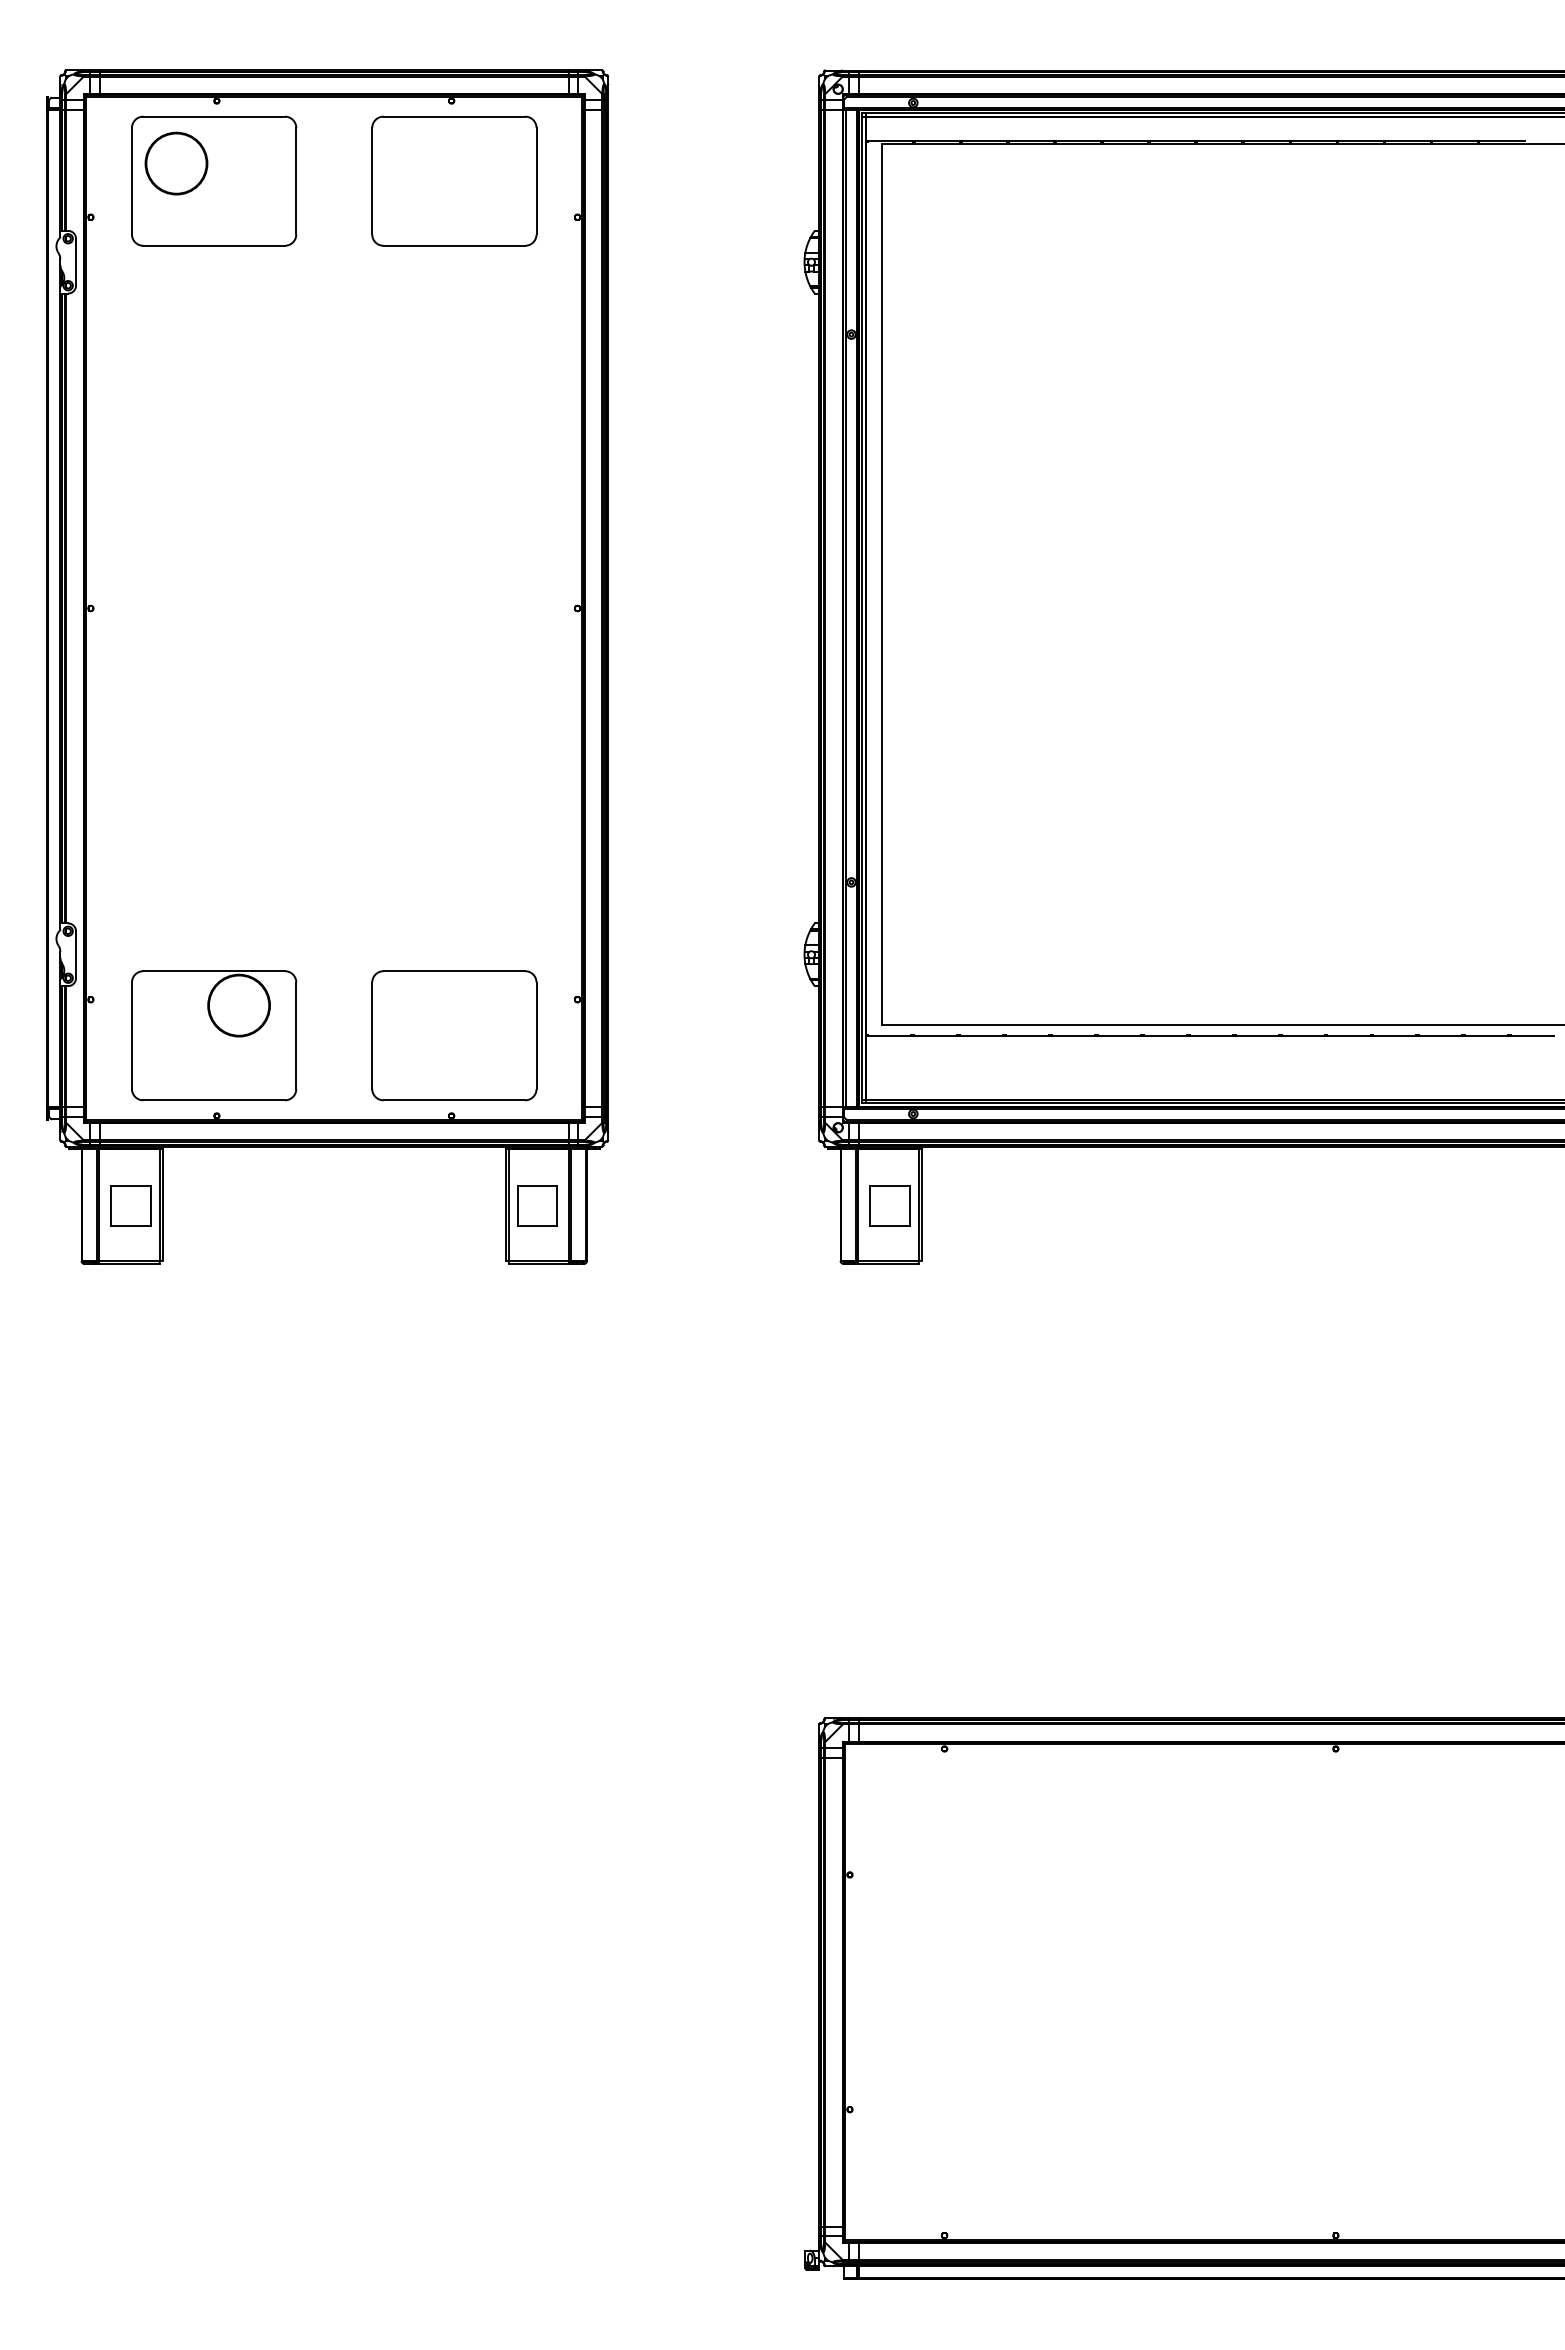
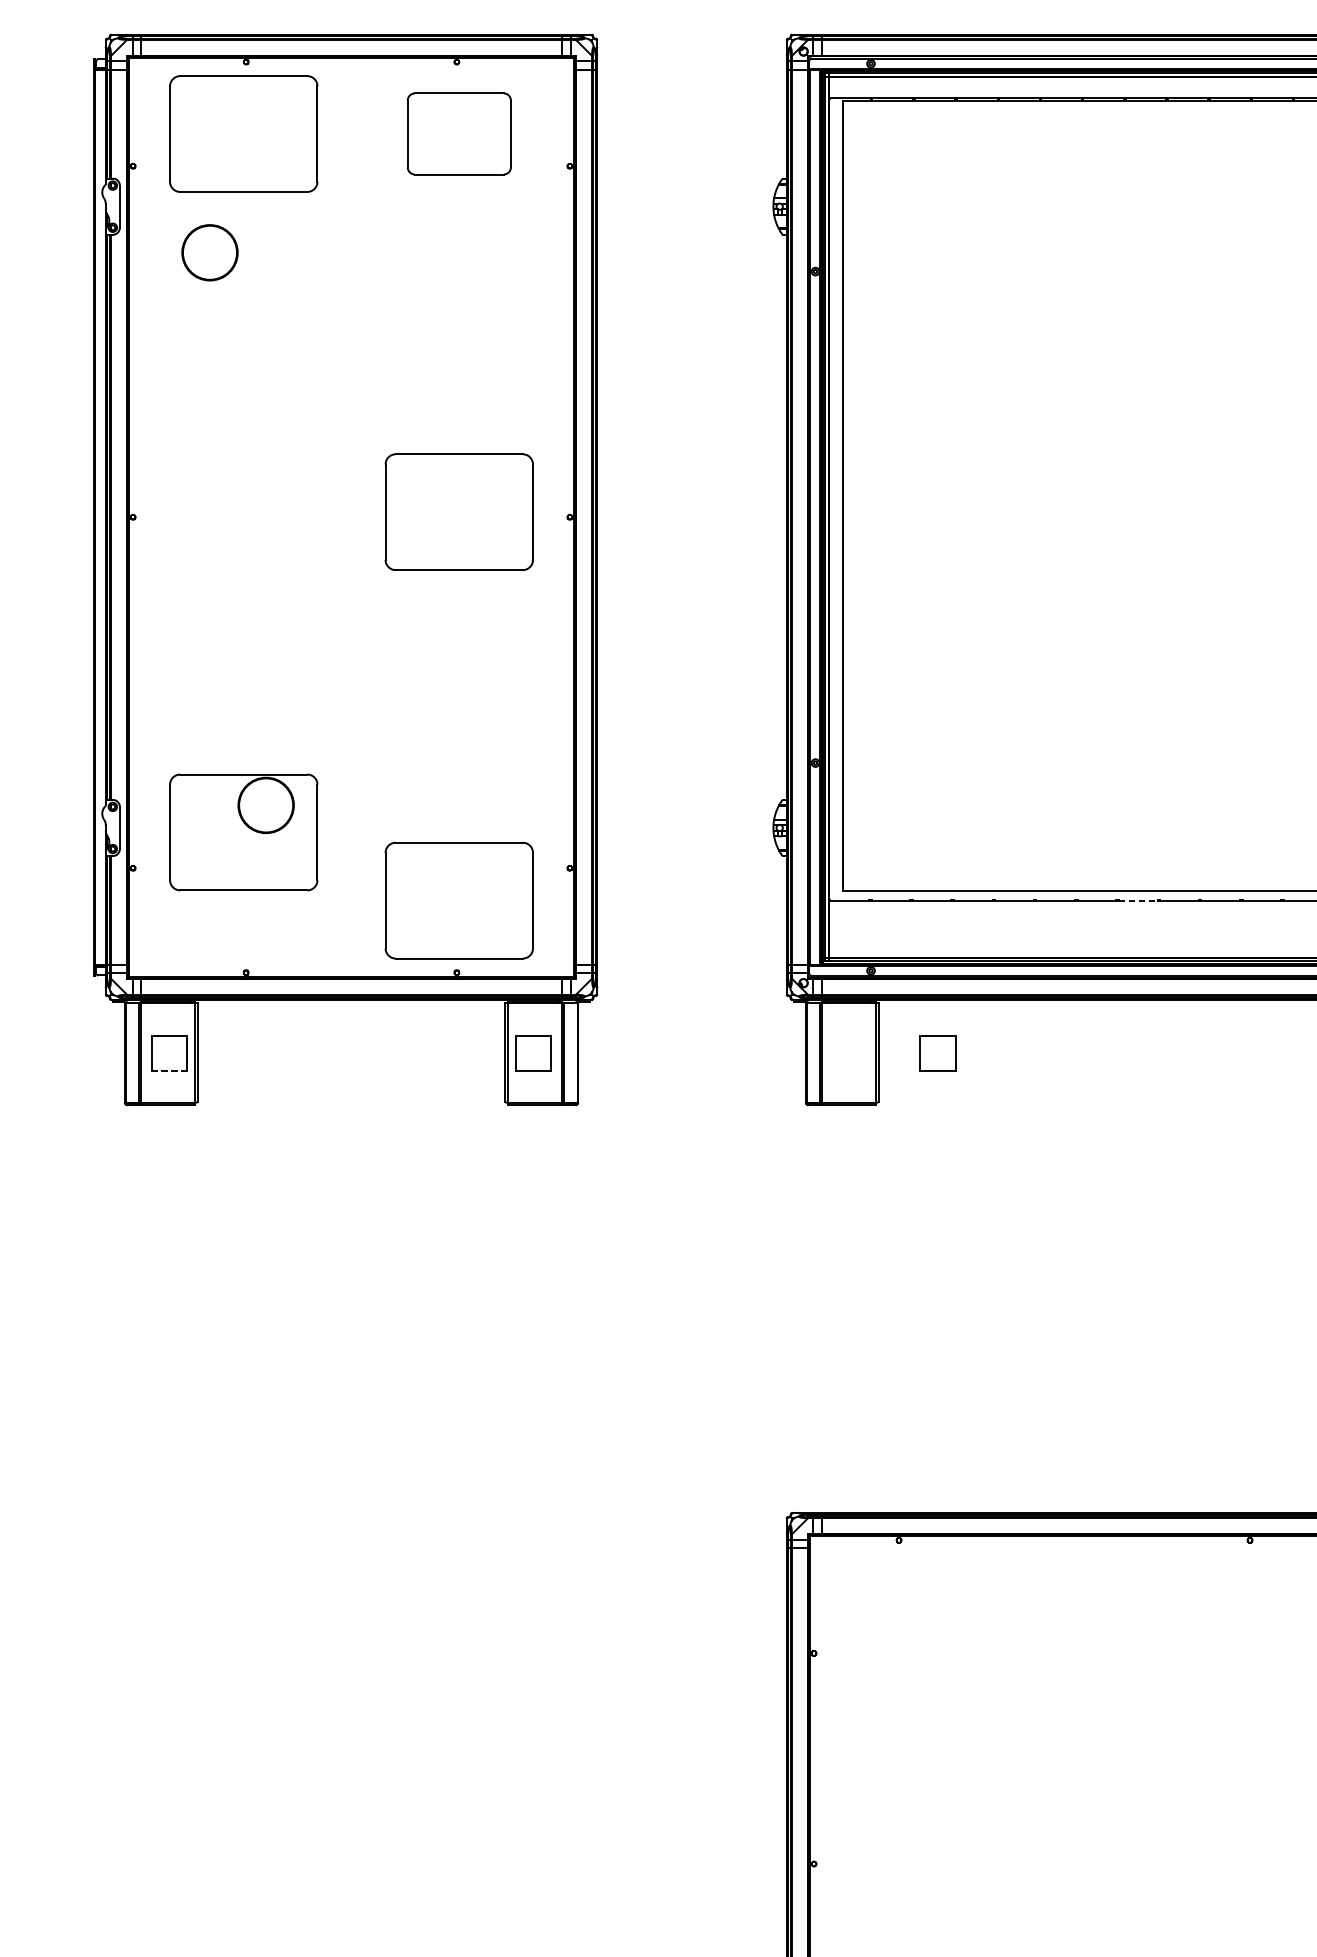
part: (176, 163) -> (210, 252), moved
part: (454, 180) -> (459, 133), size x0.7
part: (454, 602) -> (459, 511), added
part: (214, 1035) -> (244, 832), moved
line: (1211, 1036) -> (1138, 901), solid -> dashed
part: (889, 1205) -> (937, 1052), moved
line: (130, 1225) -> (168, 1070), solid -> dashed

